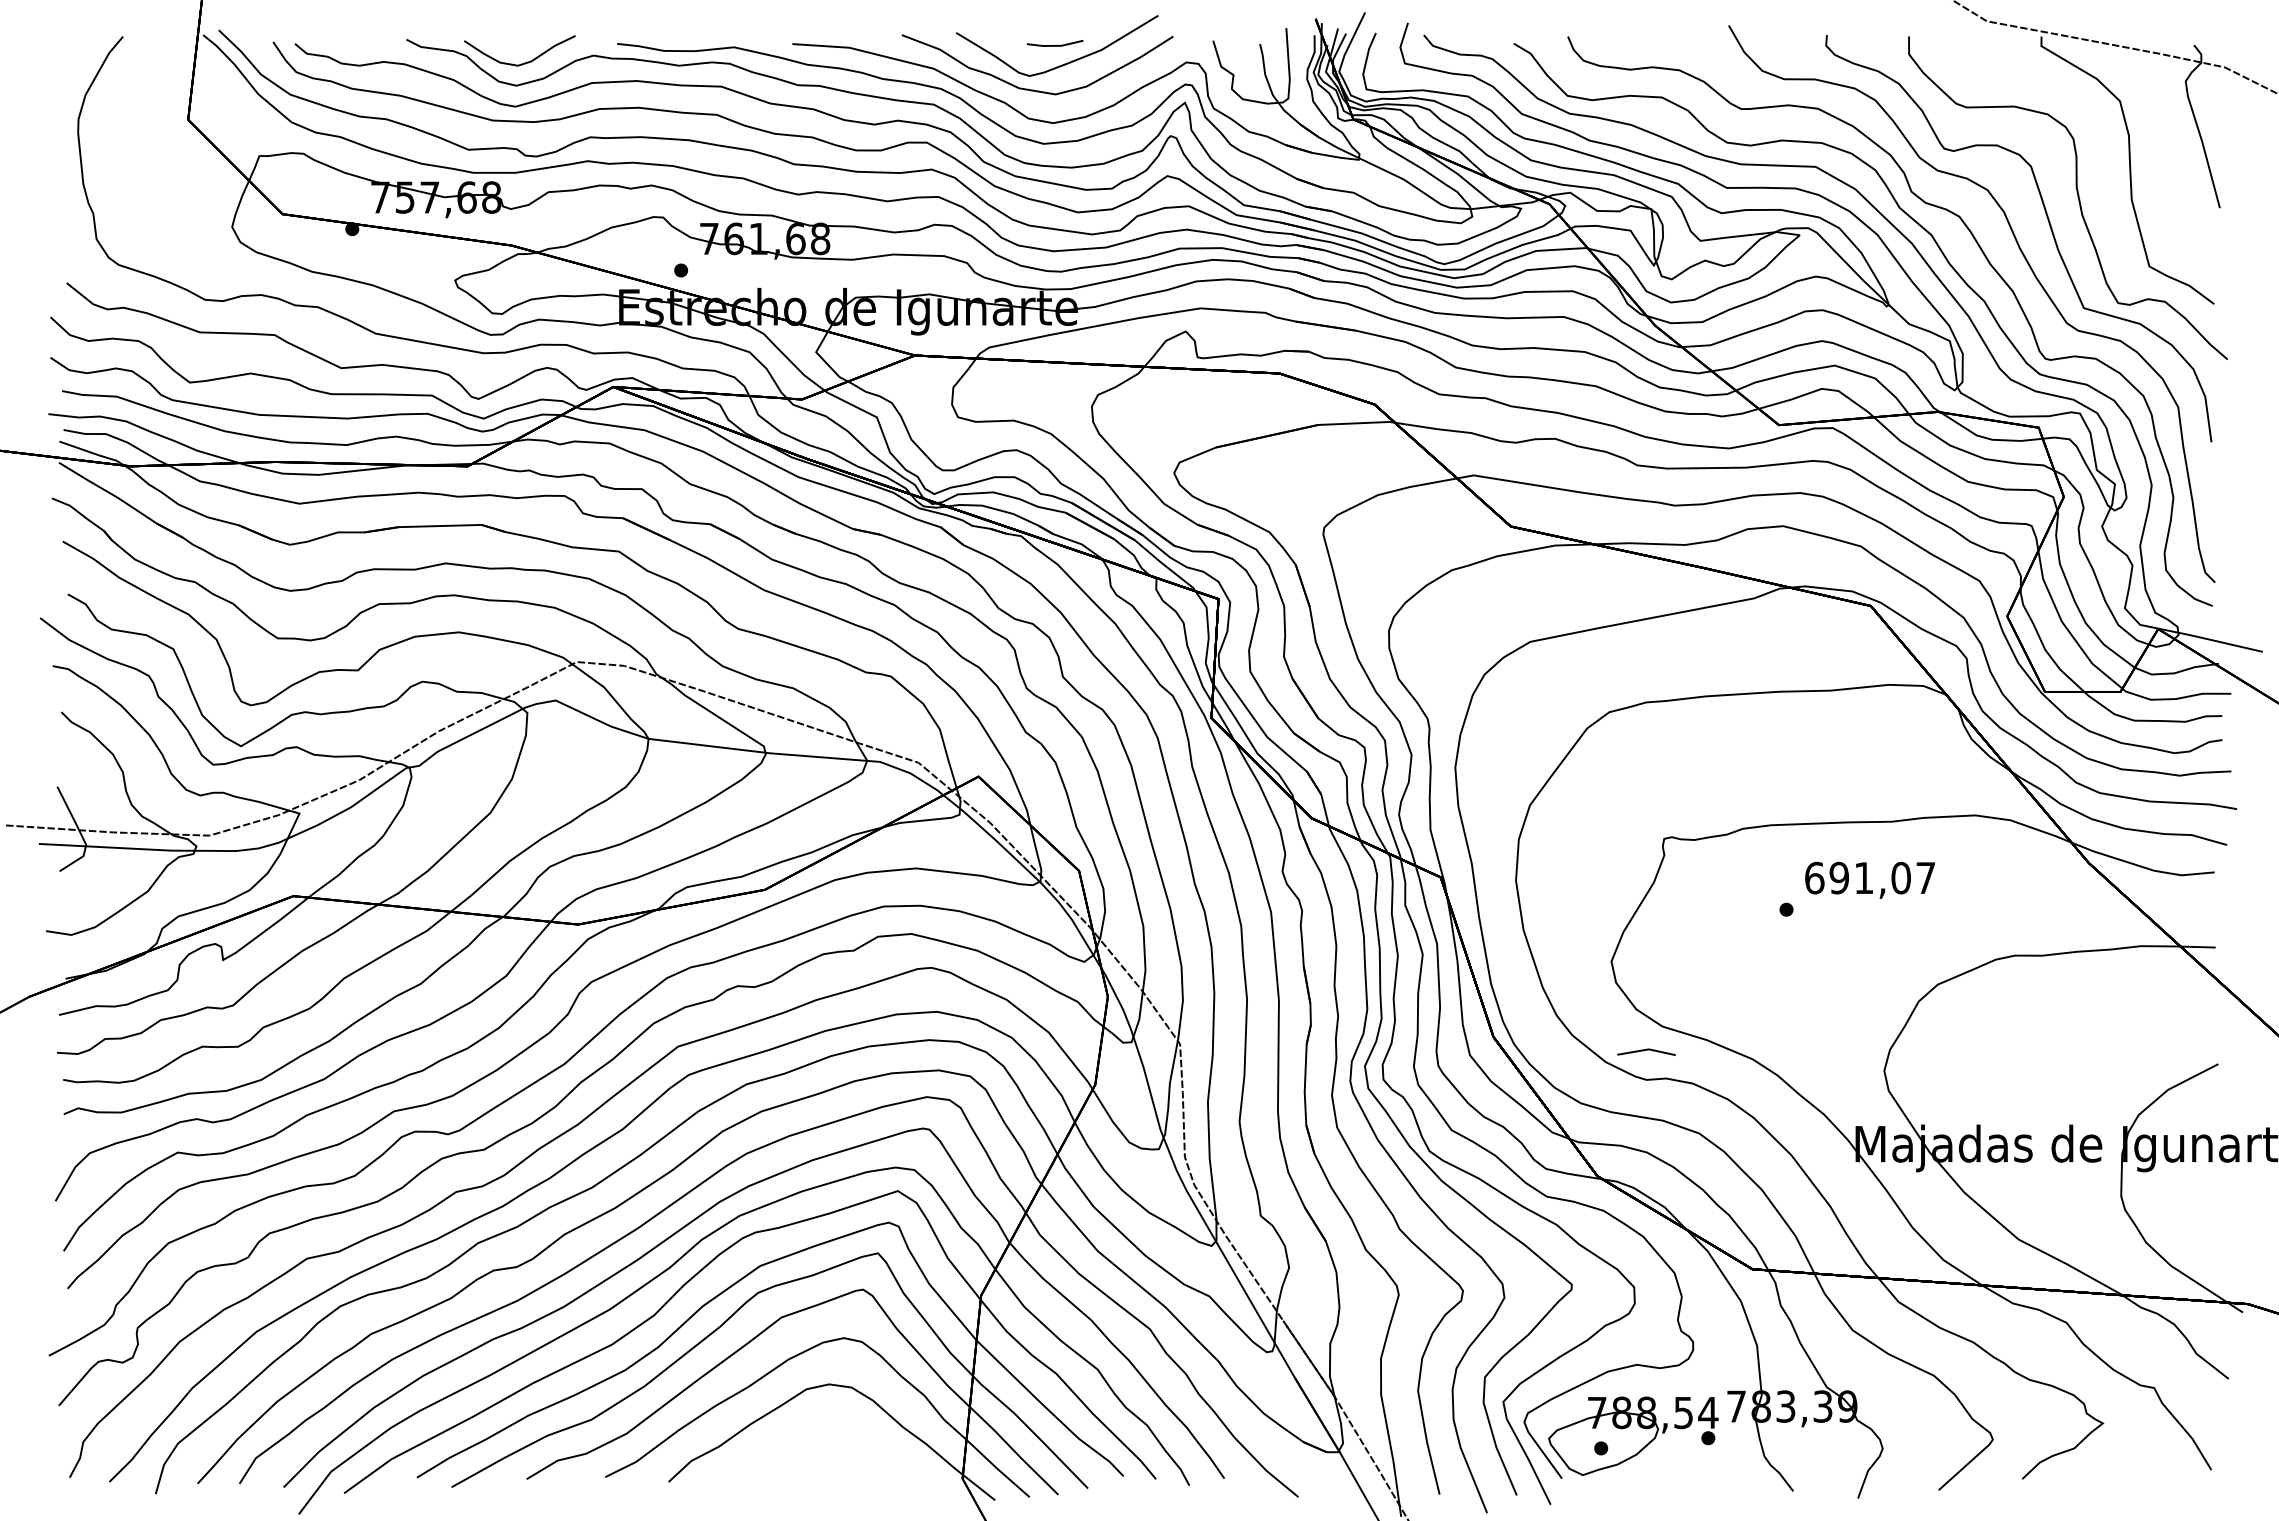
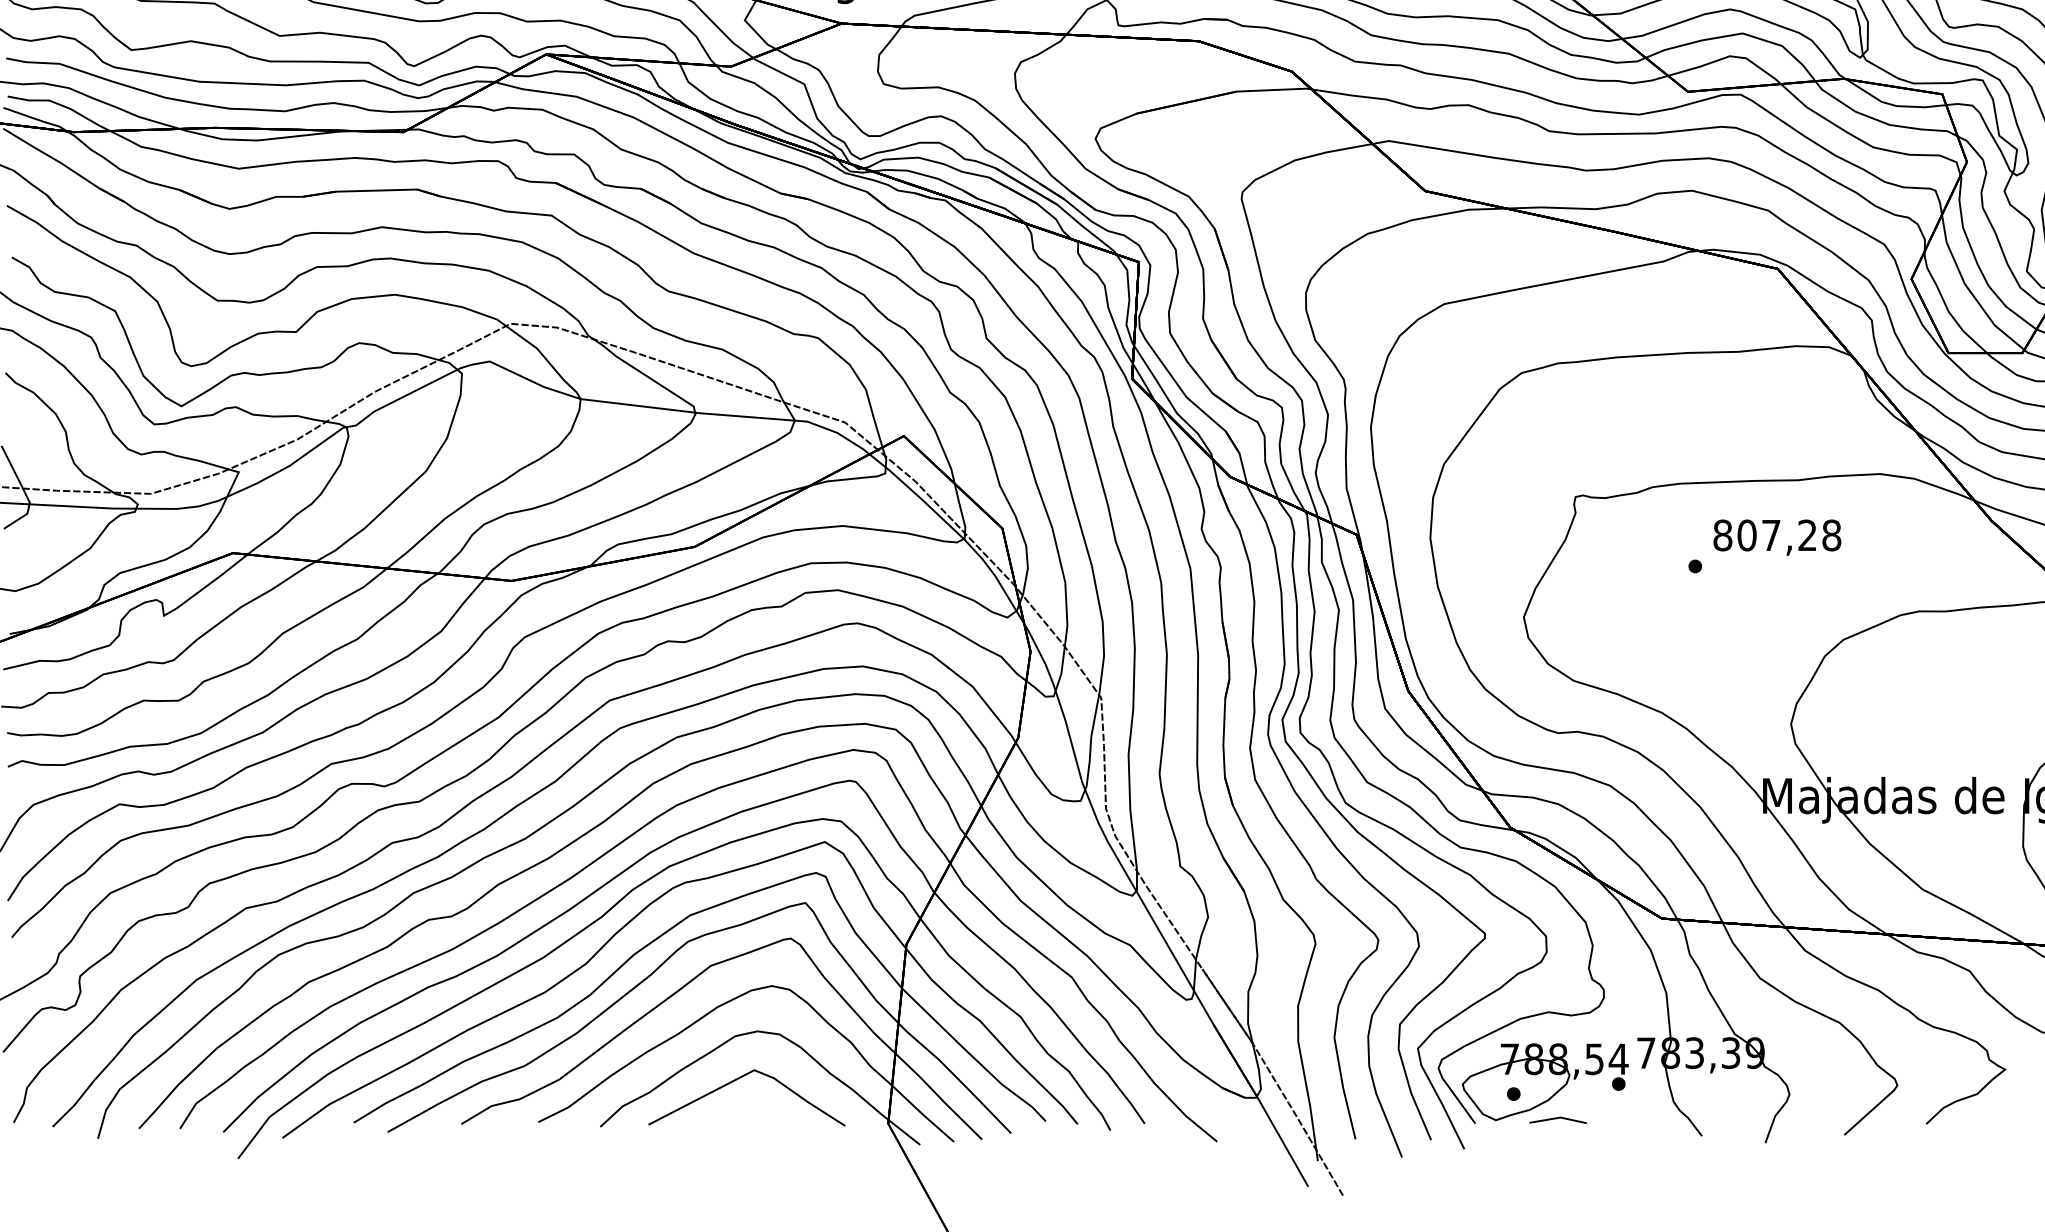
text: (1870, 877) -> (1777, 534), 691,07 -> 807,28
line: (1646, 1050) -> (1558, 1118), moved
line: (808, 1434) -> (737, 1080), added

